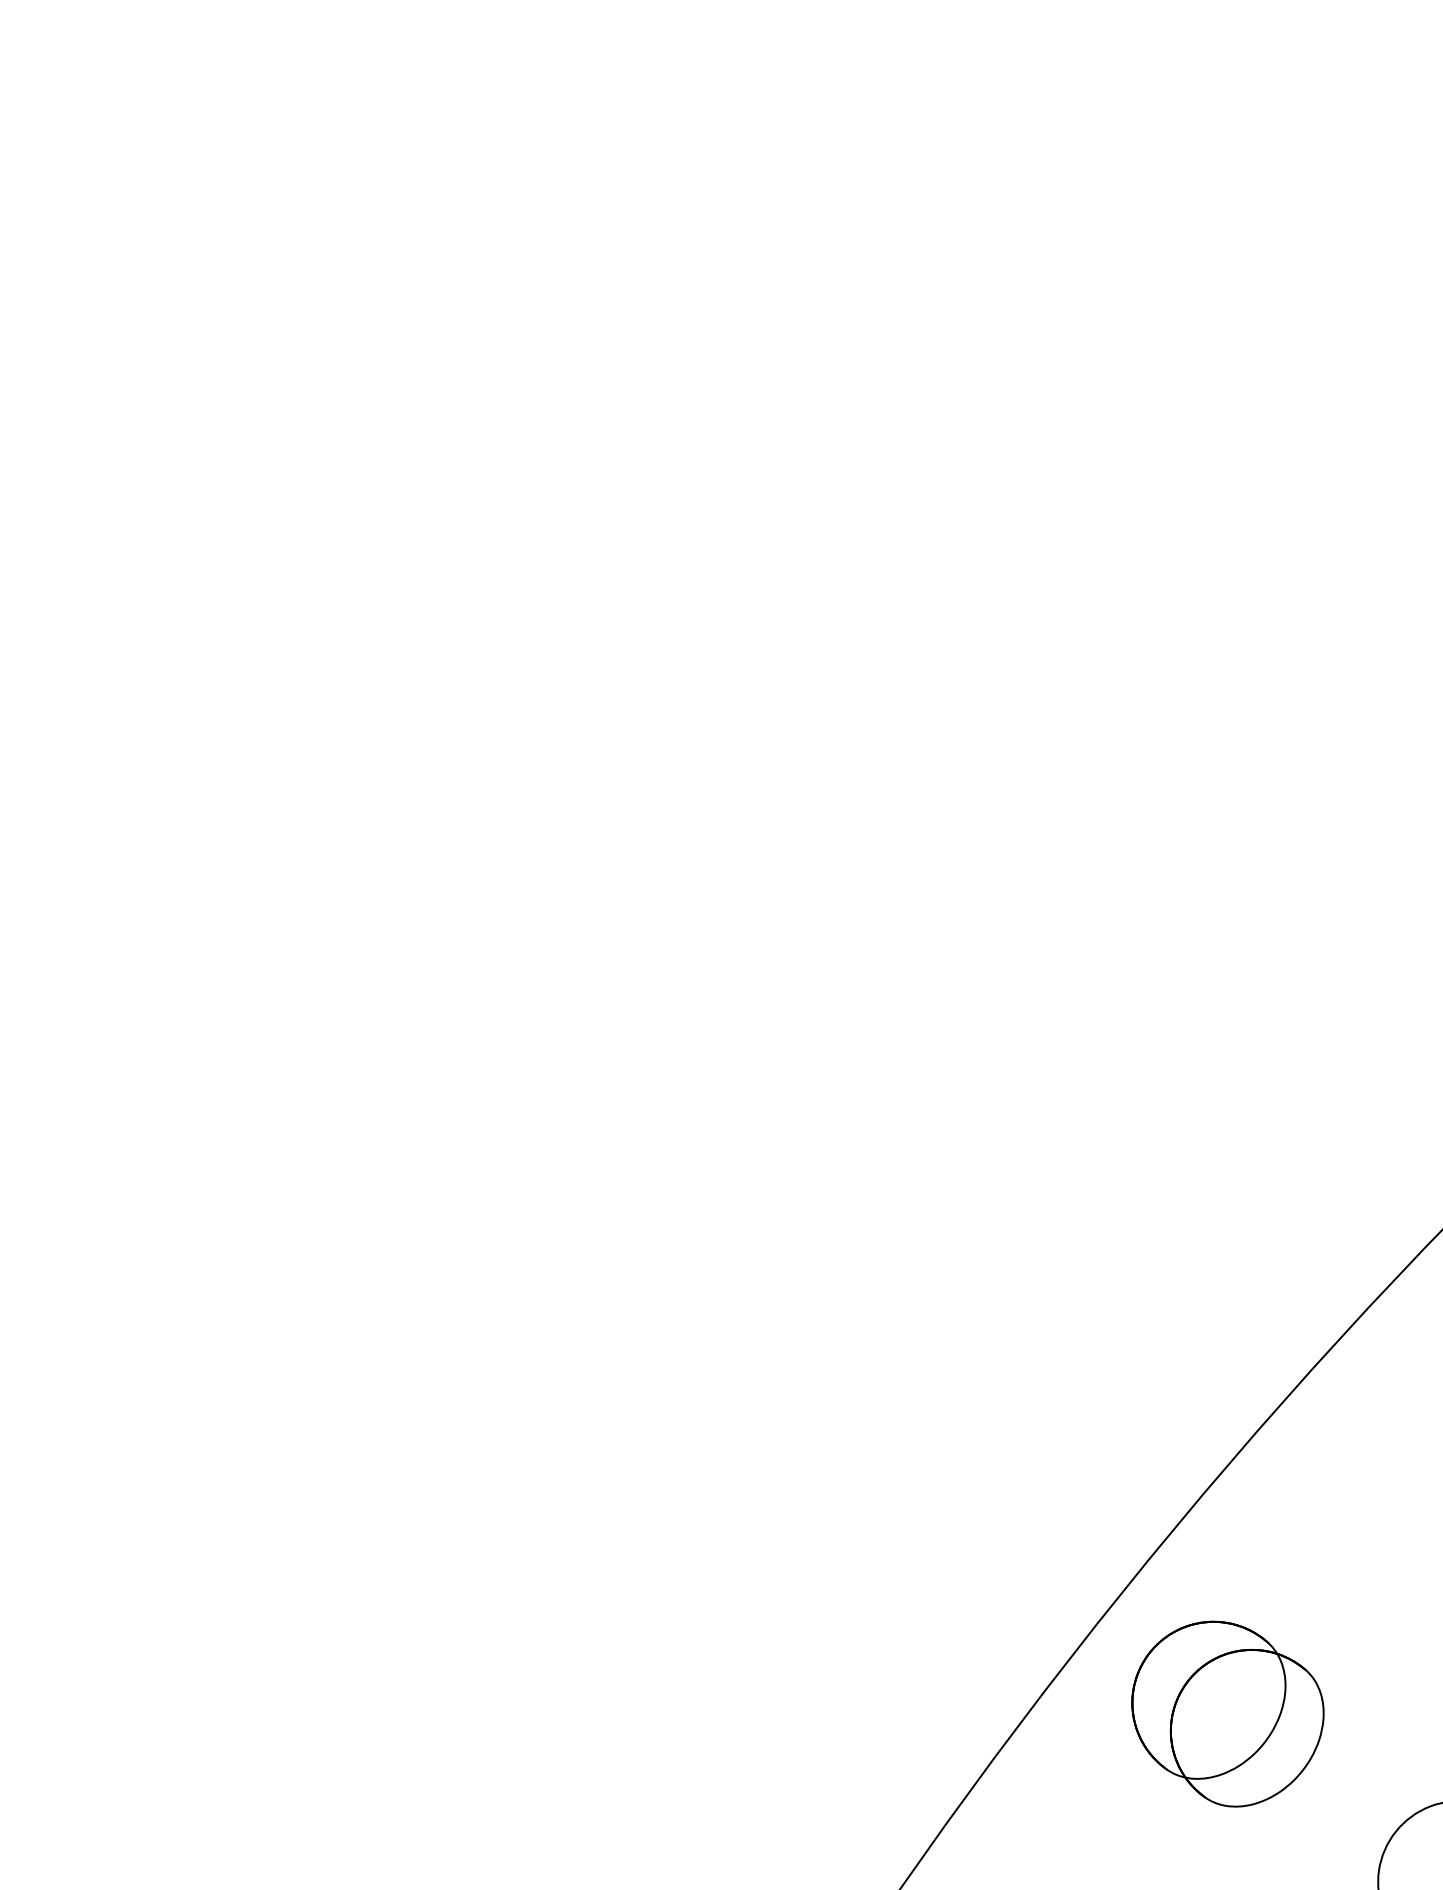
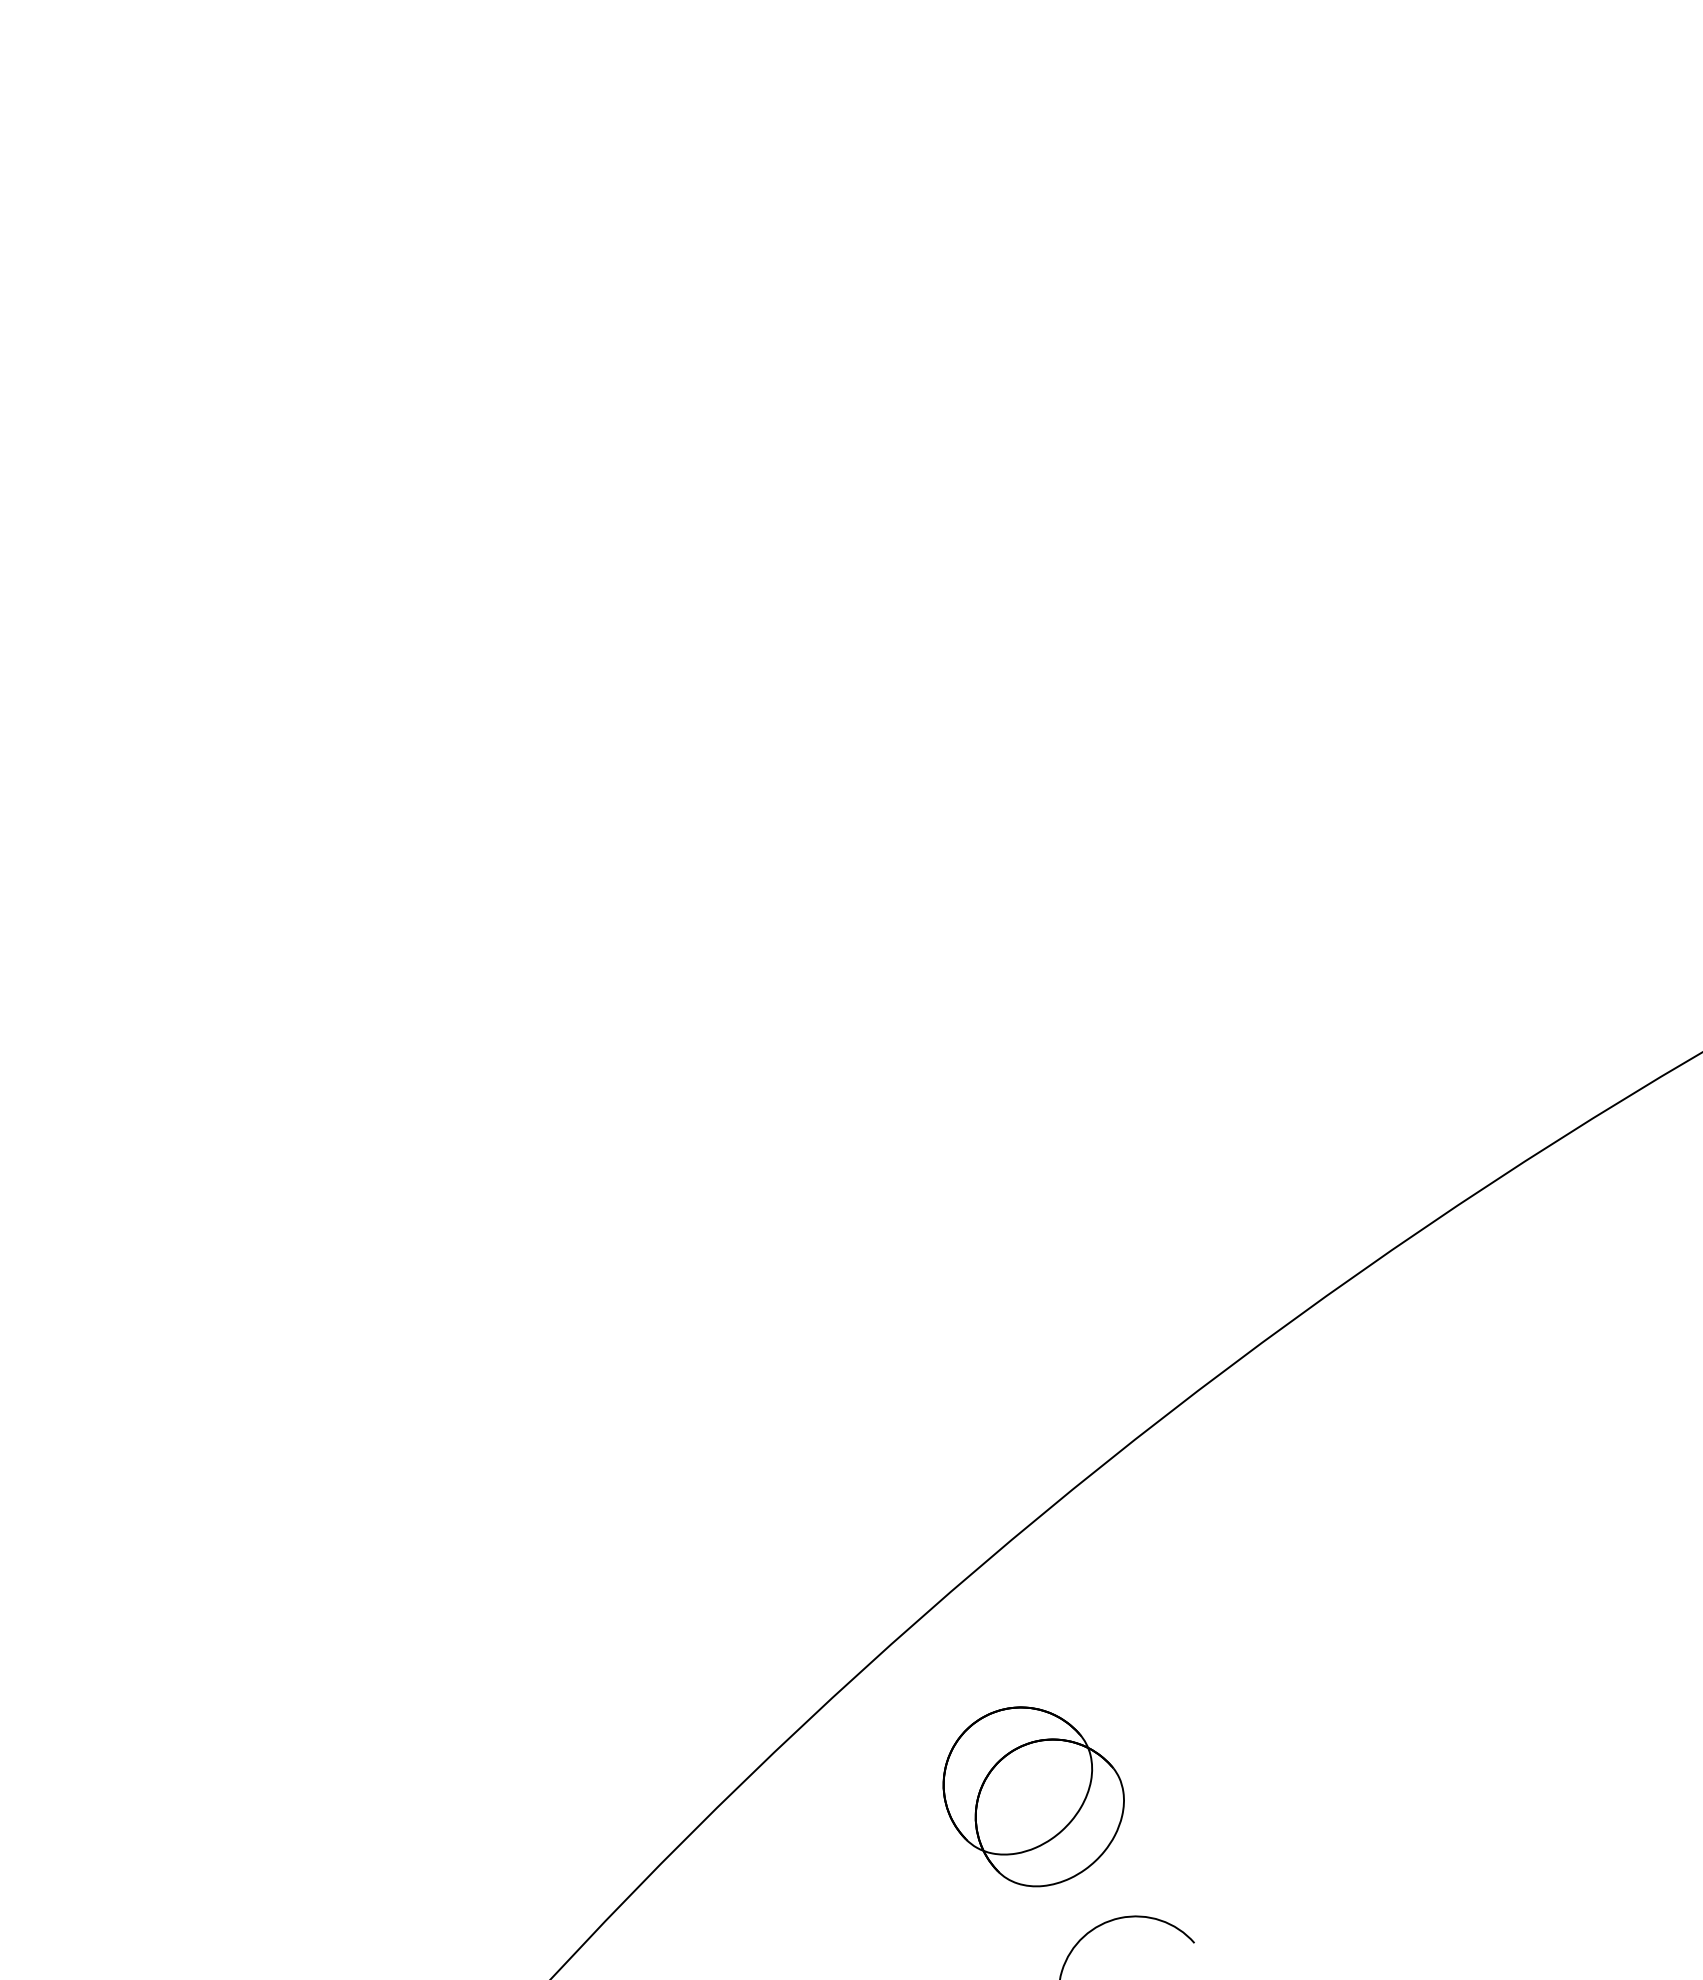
part: (1228, 1713) -> (1033, 1796), moved

